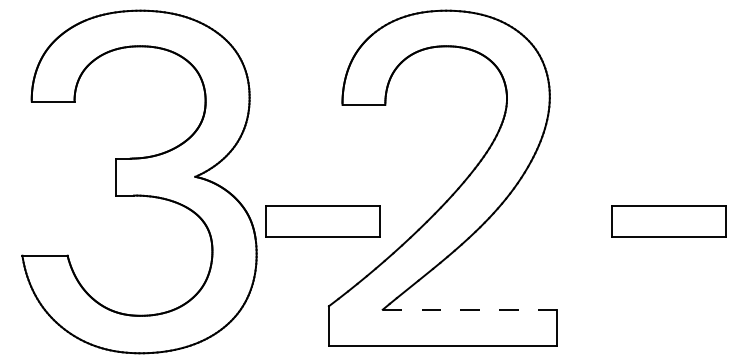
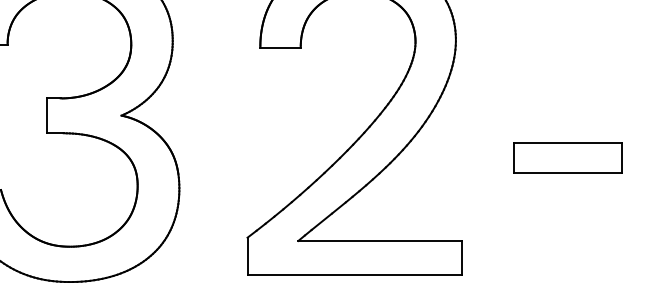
part: (322, 221) -> (241, 157), removed
line: (469, 309) -> (380, 240), dashed -> solid

